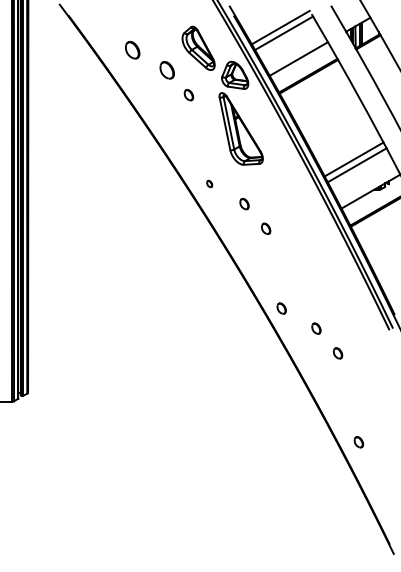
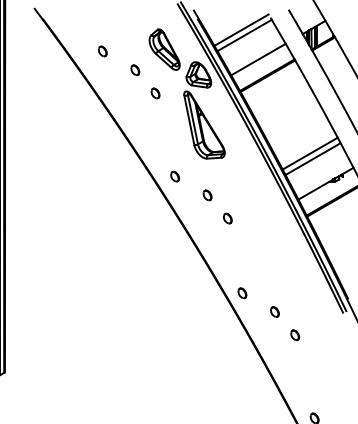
part: (132, 50) -> (102, 51), size x0.62
part: (167, 70) -> (135, 70), size x0.62
part: (209, 183) -> (174, 176), size x1.67

